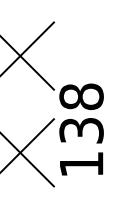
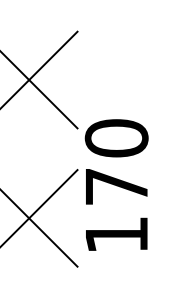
text: (81, 113) -> (116, 162), 138 -> 170

